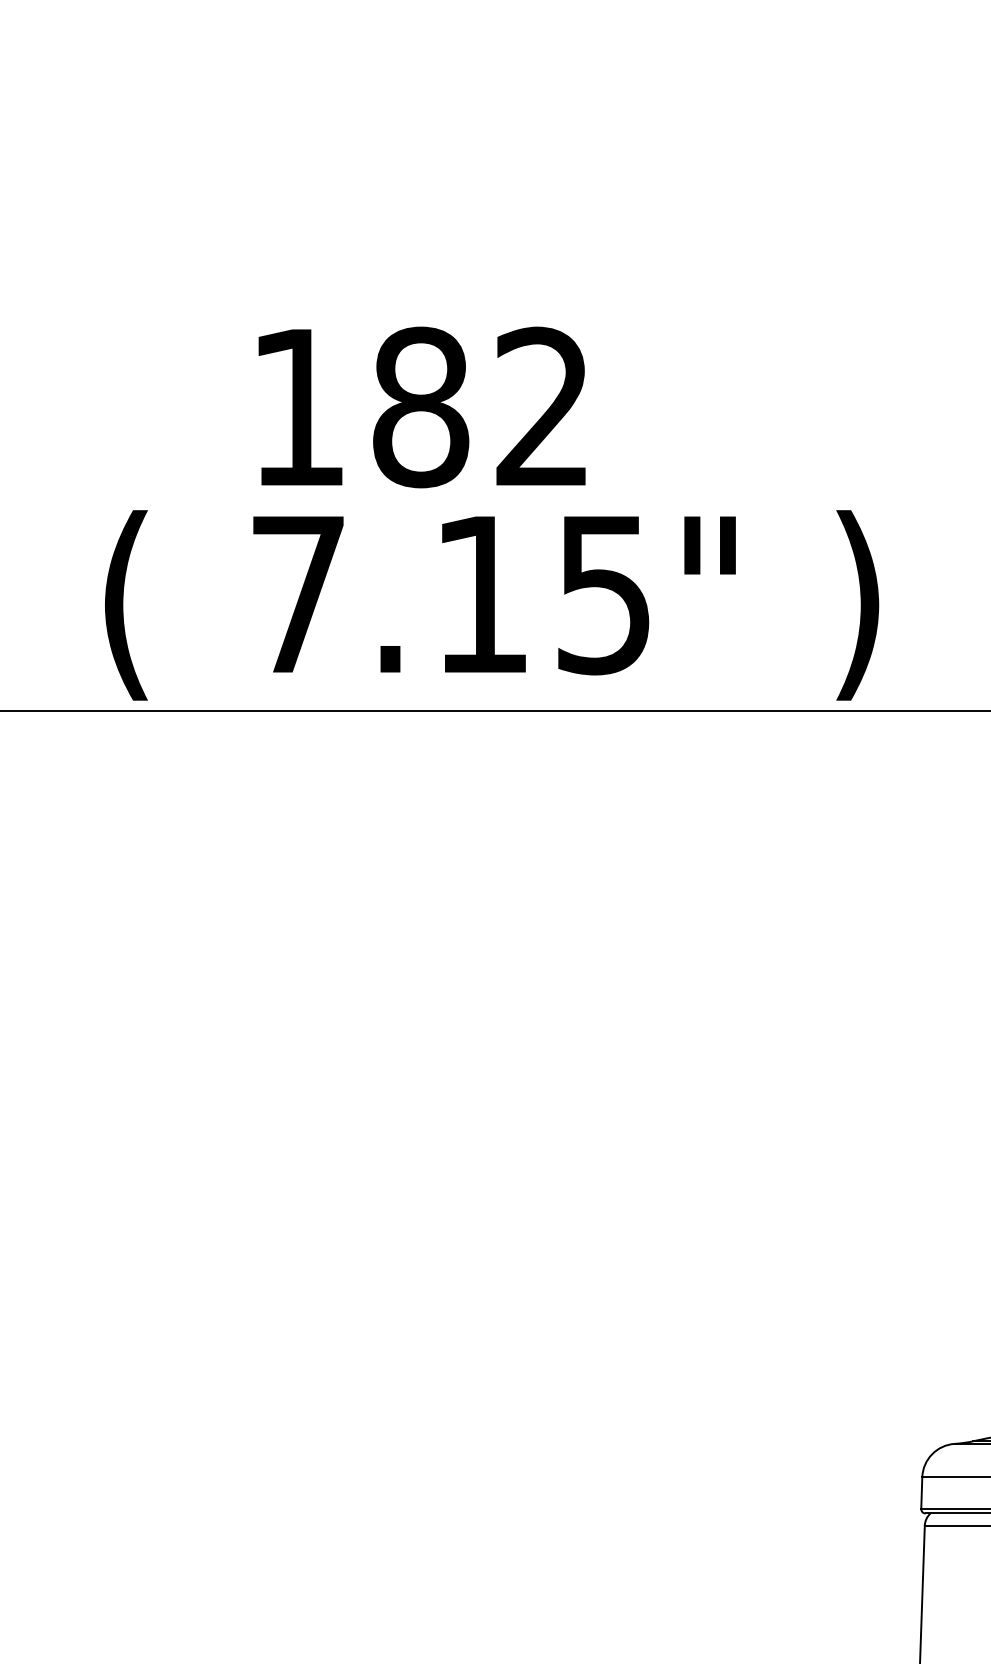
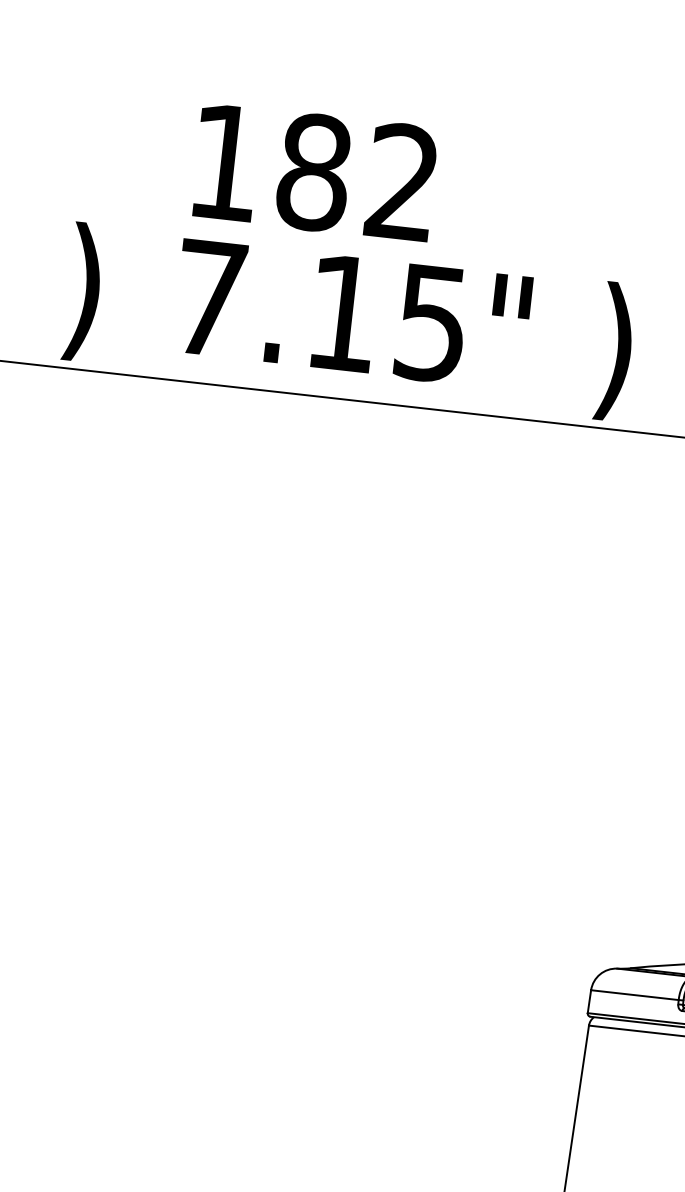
text: (125, 605) -> (83, 292), ( -> )

